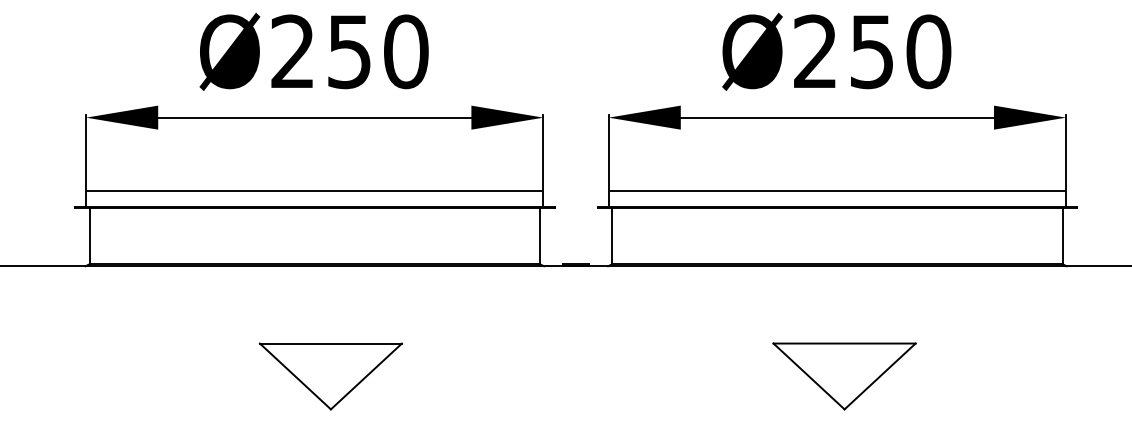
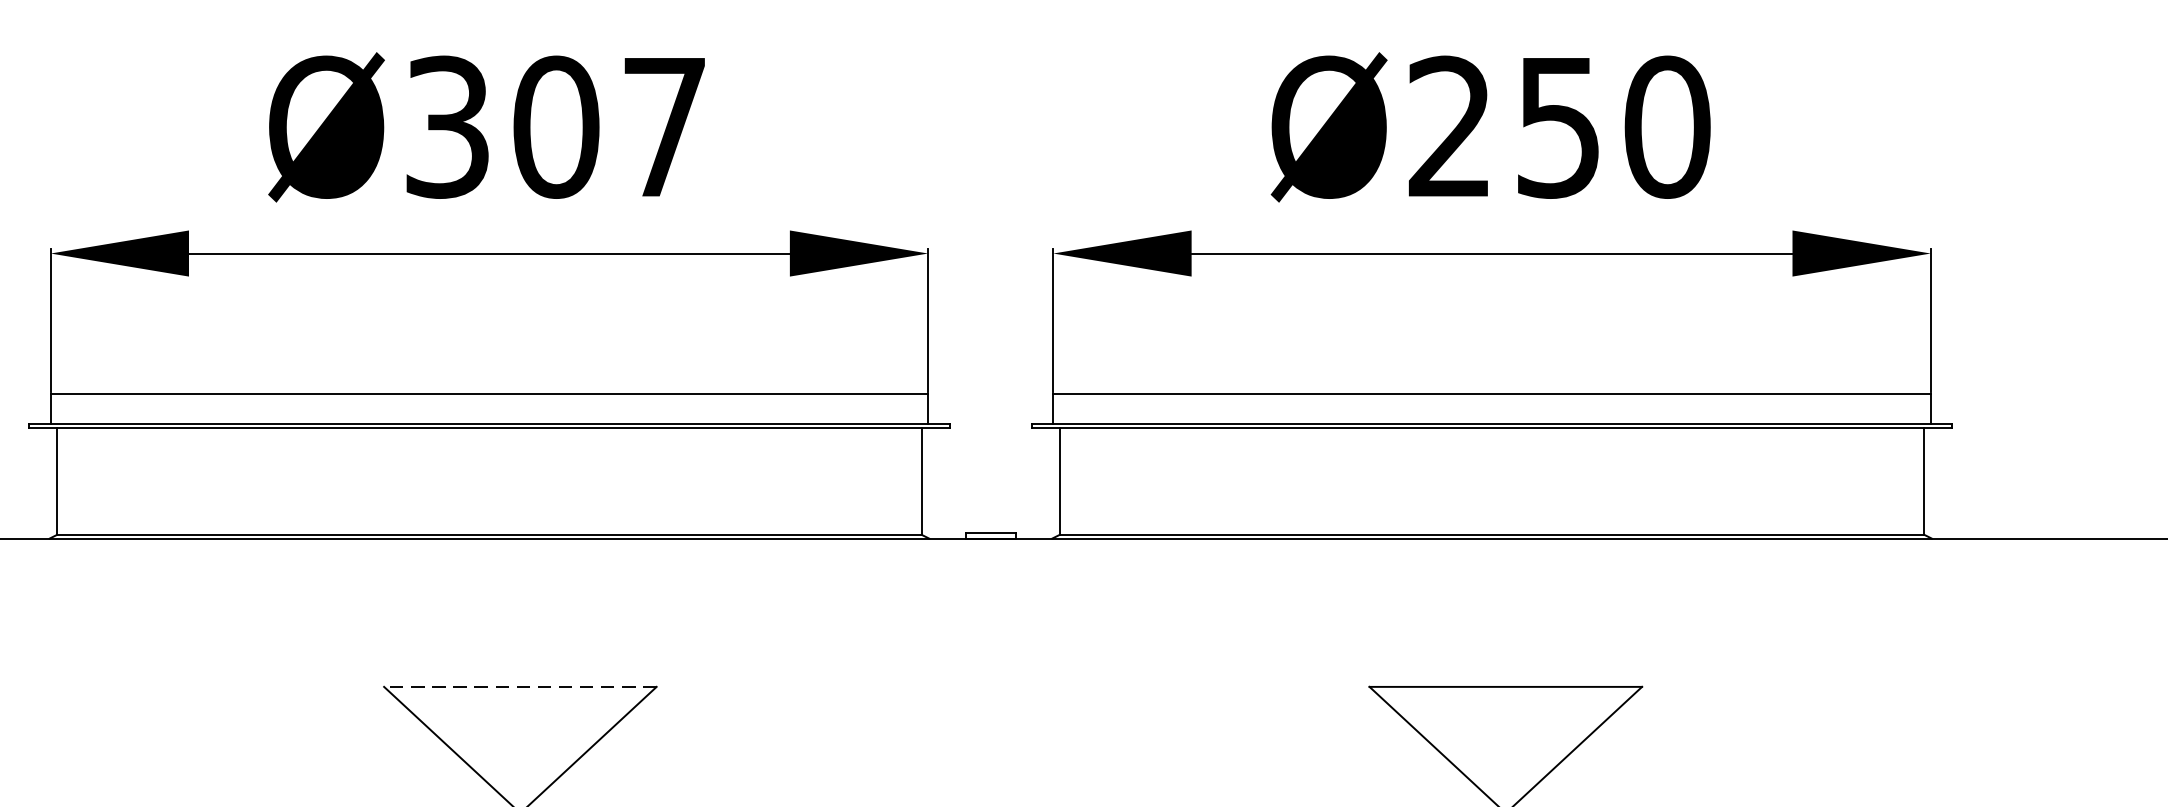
text: (349, 51) -> (556, 126), Ø250 -> Ø307
line: (330, 343) -> (519, 686), solid -> dashed

